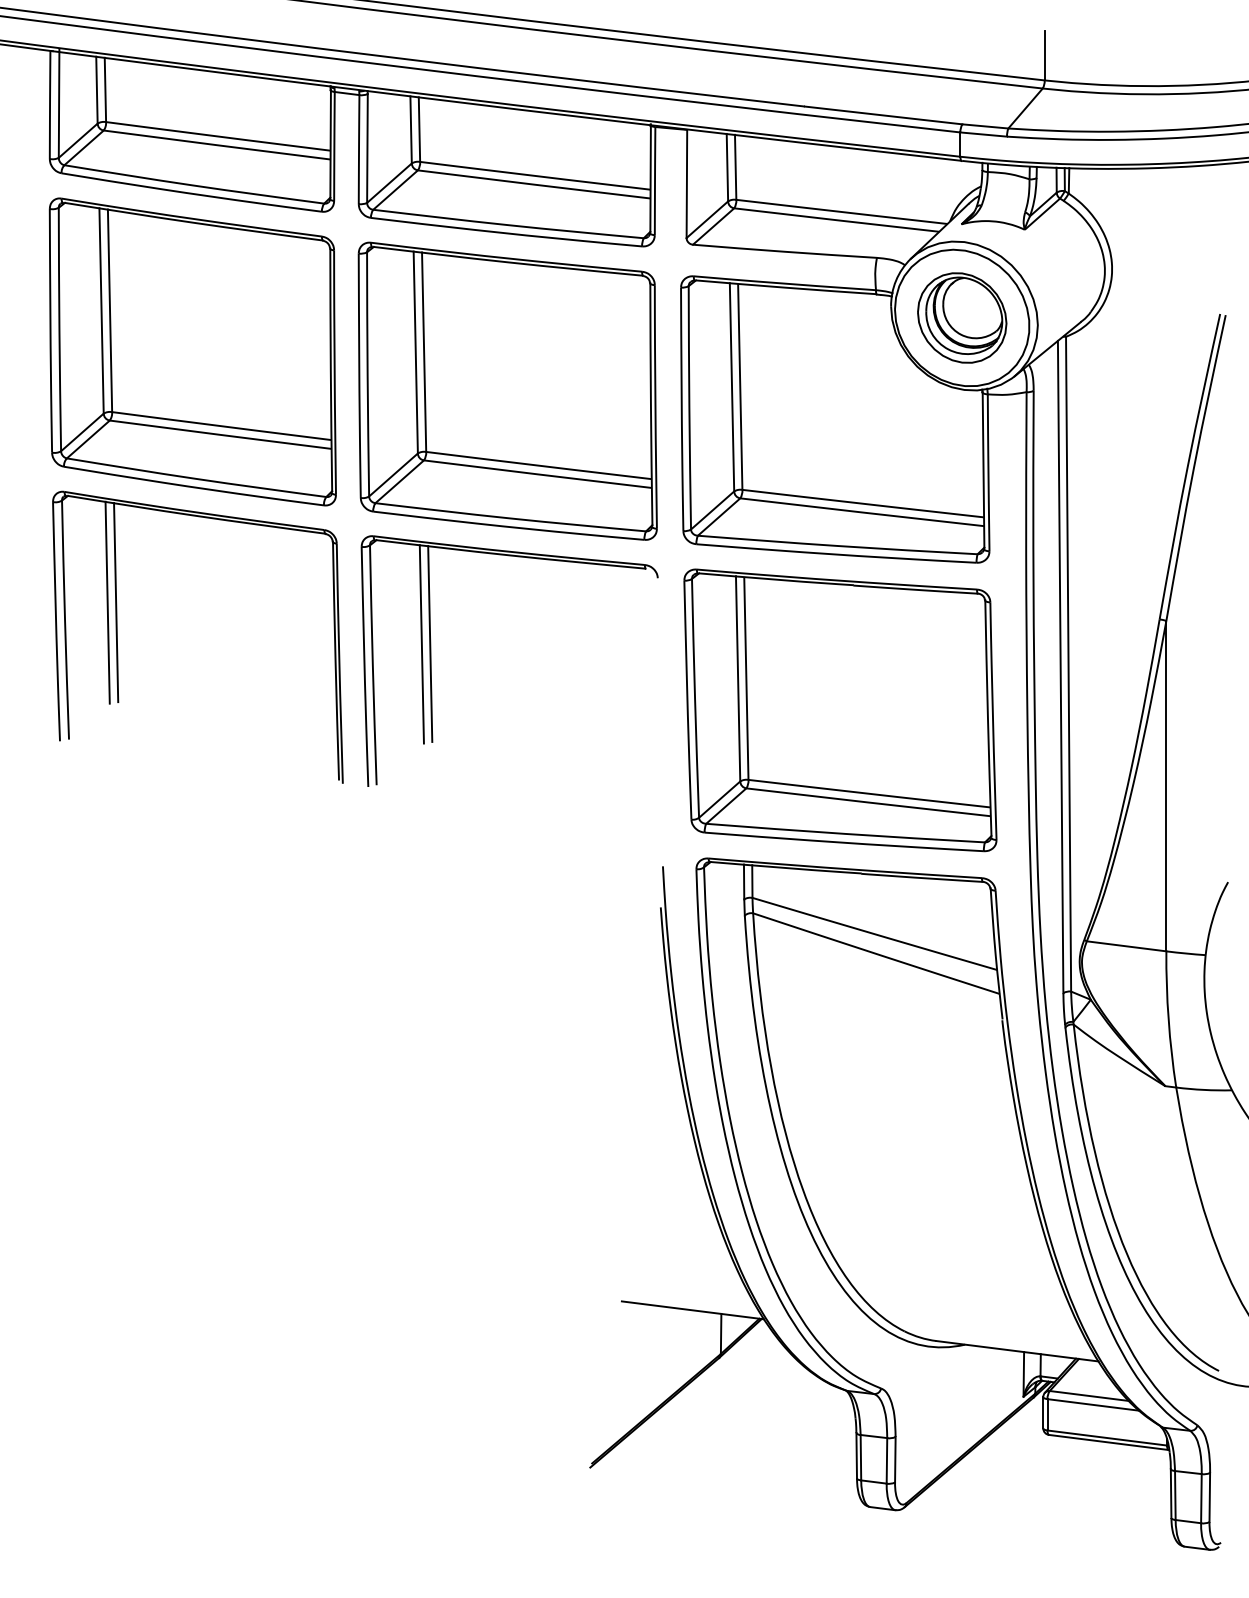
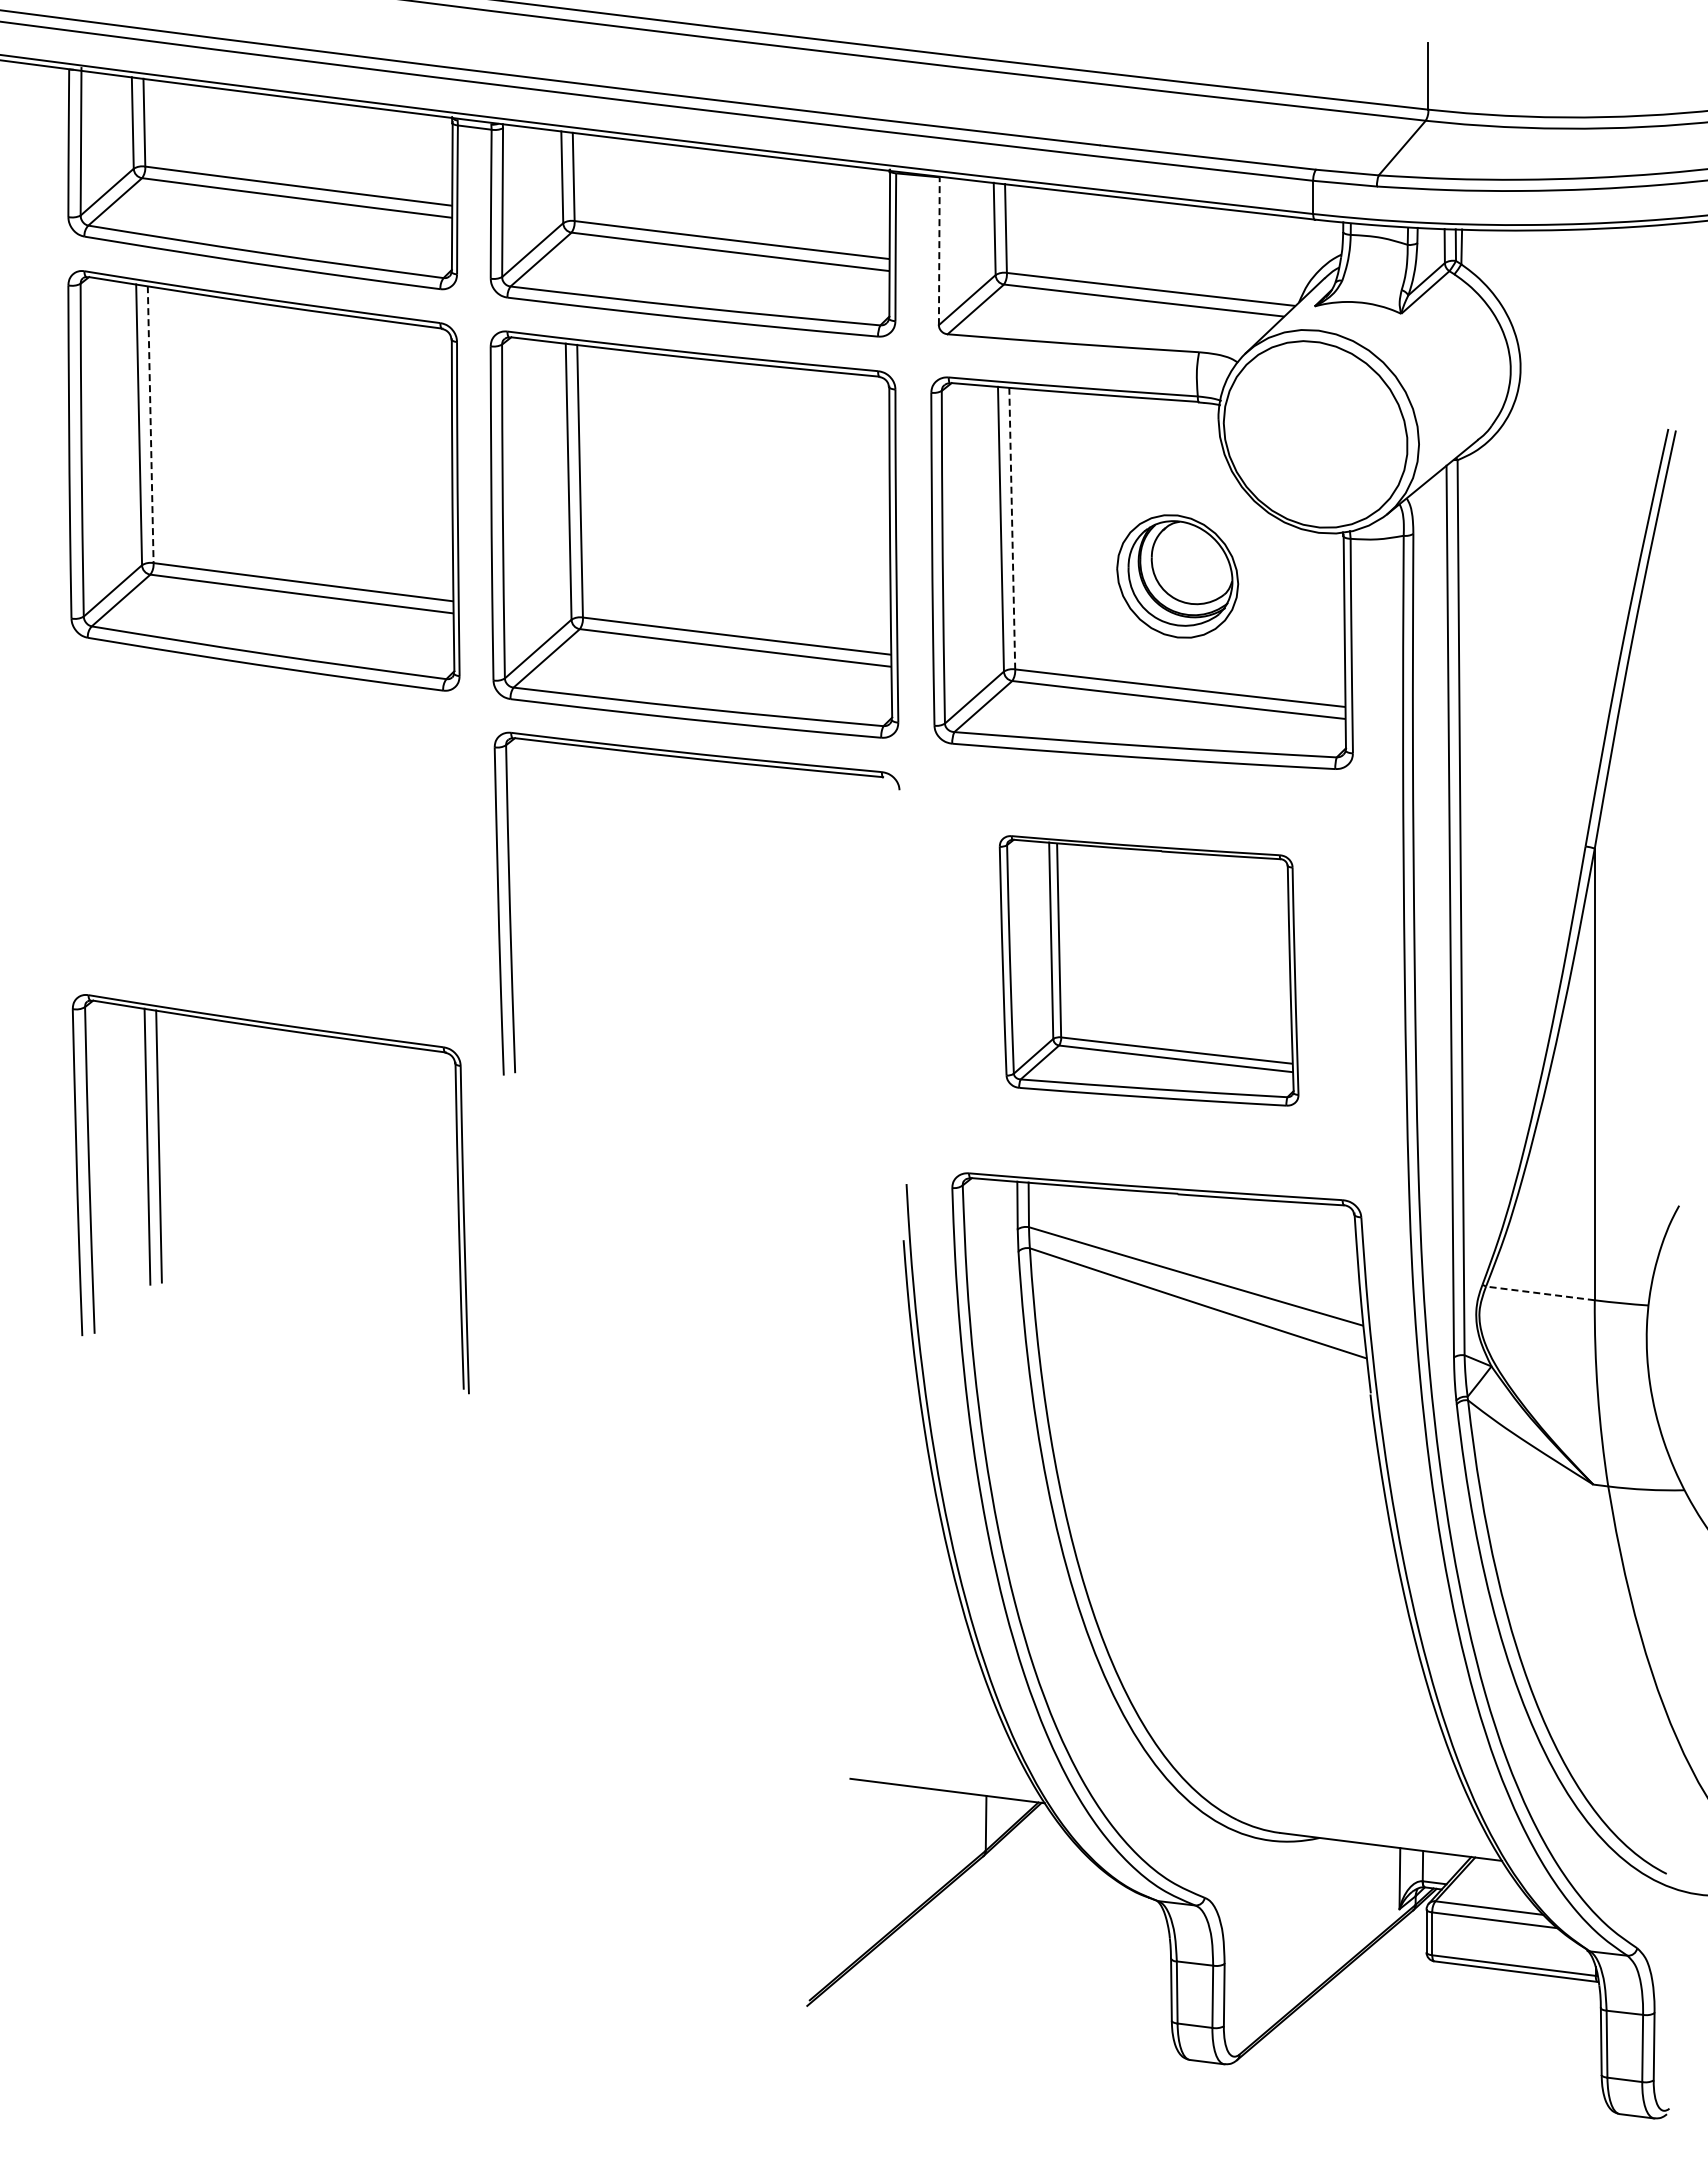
line: (687, 184) -> (939, 251), solid -> dashed
line: (109, 311) -> (150, 425), solid -> dashed
part: (962, 318) -> (1177, 576), moved
line: (740, 386) -> (1012, 528), solid -> dashed
part: (117, 642) -> (161, 1200), moved
line: (421, 644) -> (576, 880), removed
line: (430, 644) -> (588, 880), removed
part: (839, 710) -> (1148, 970), size x0.7
line: (1126, 946) -> (1540, 1293), solid -> dashed

